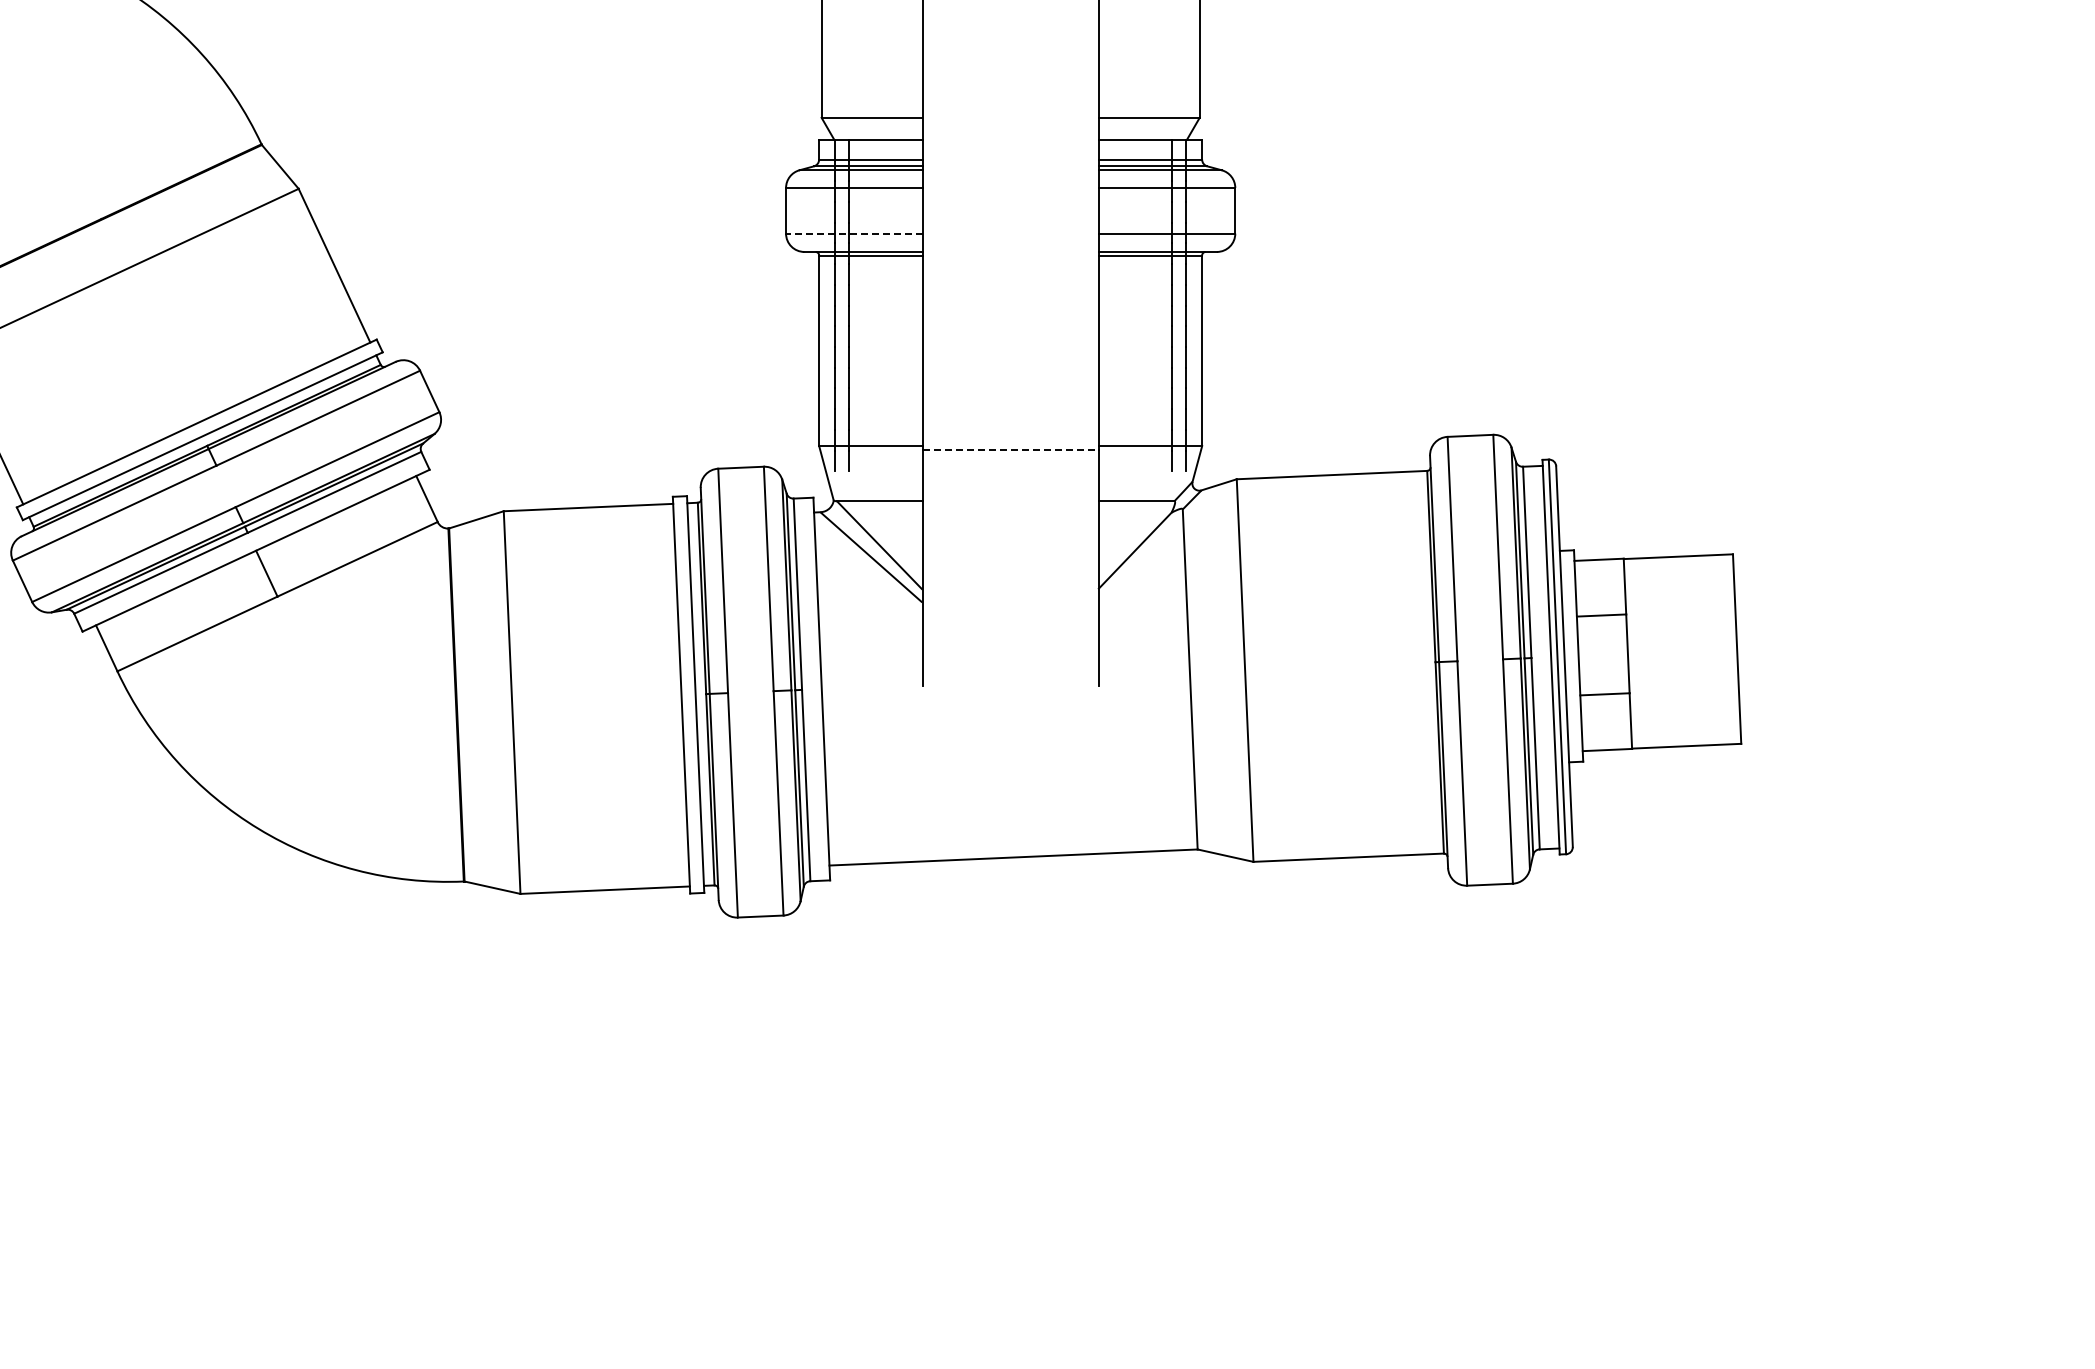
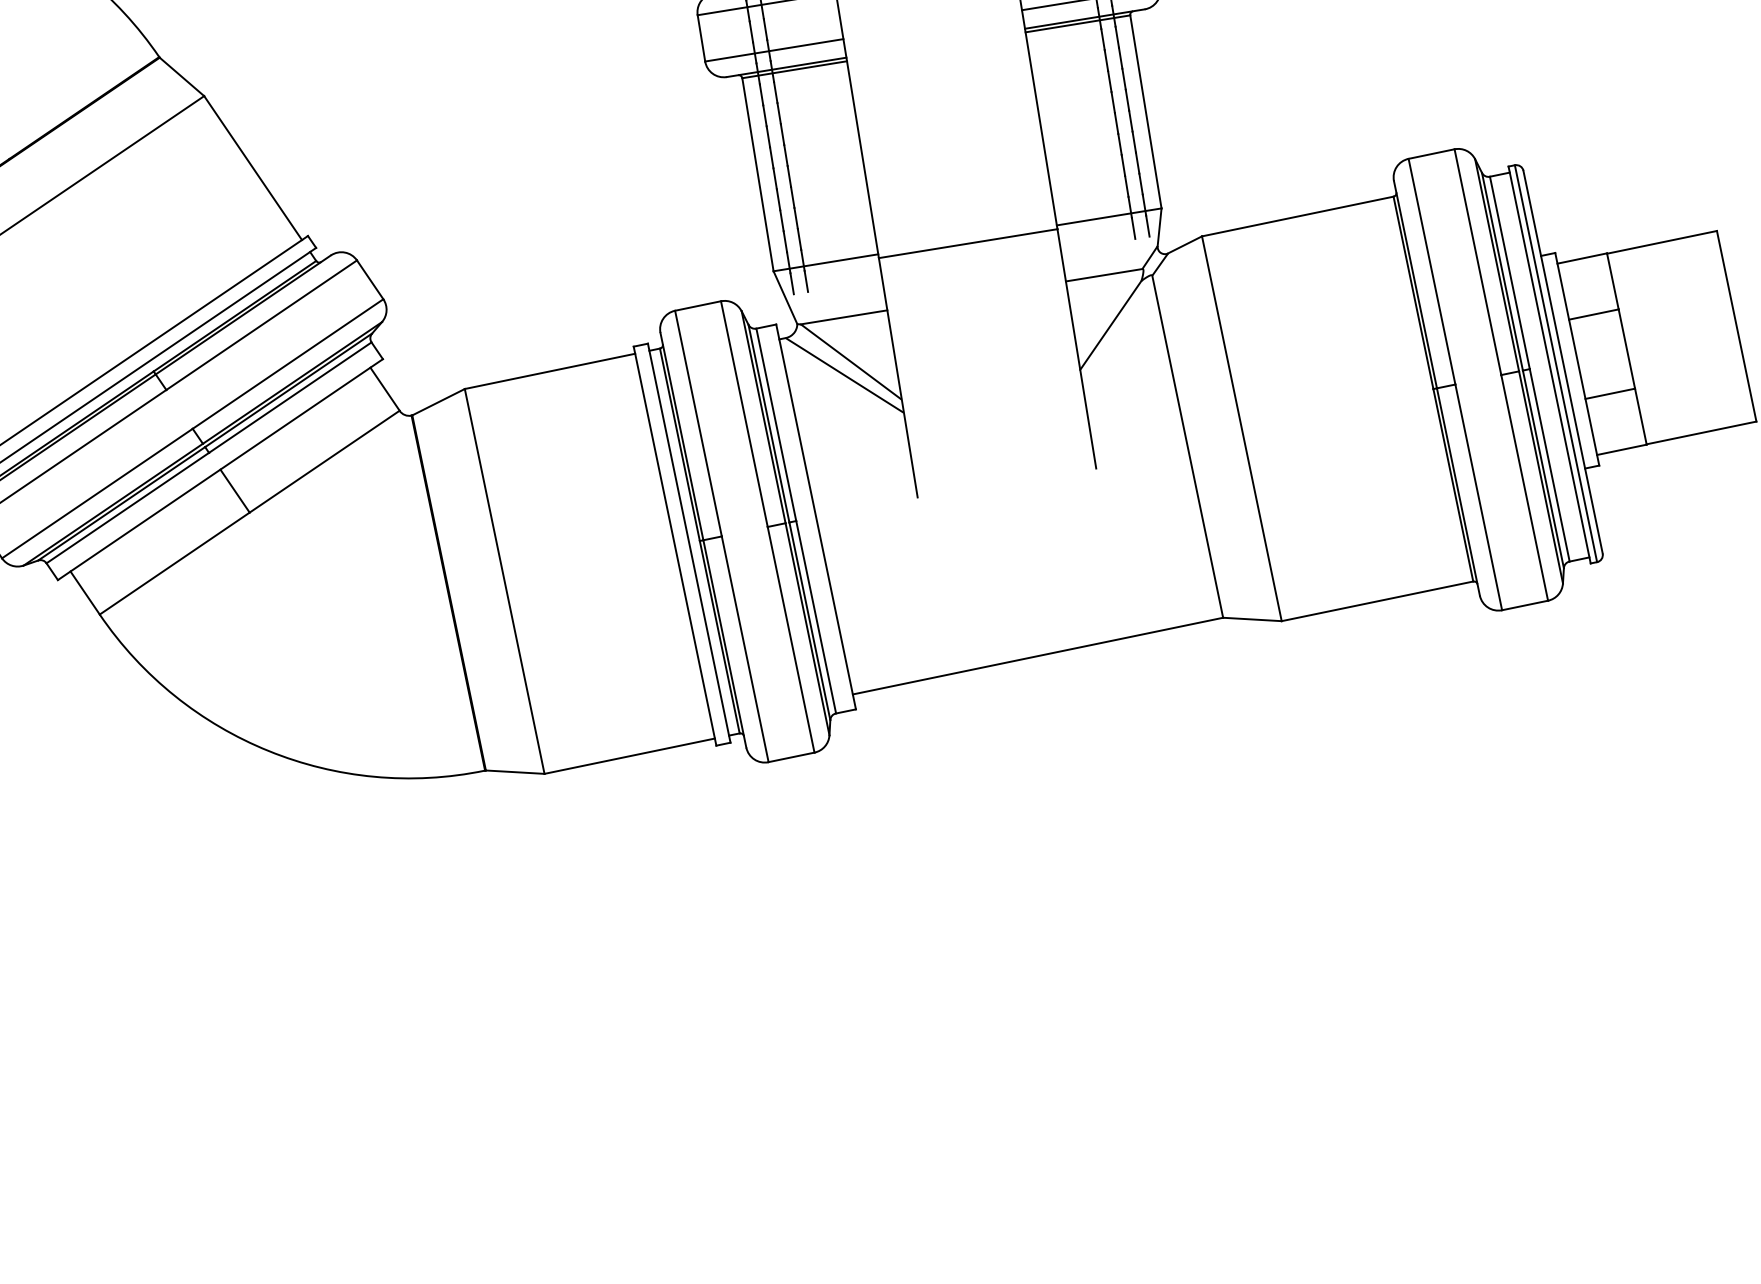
line: (853, 233) -> (773, 50), dashed -> solid
line: (1011, 449) -> (968, 243), dashed -> solid

